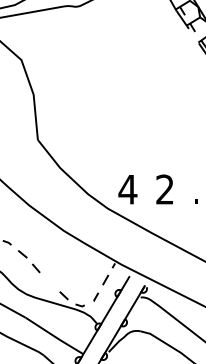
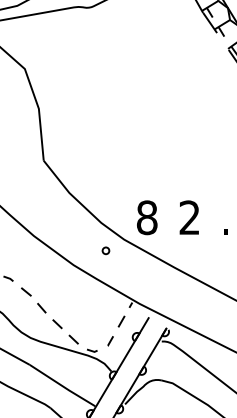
text: (127, 189) -> (146, 217), 4 -> 8
circle: (91, 218) -> (105, 250), added
line: (49, 281) -> (57, 323), added

